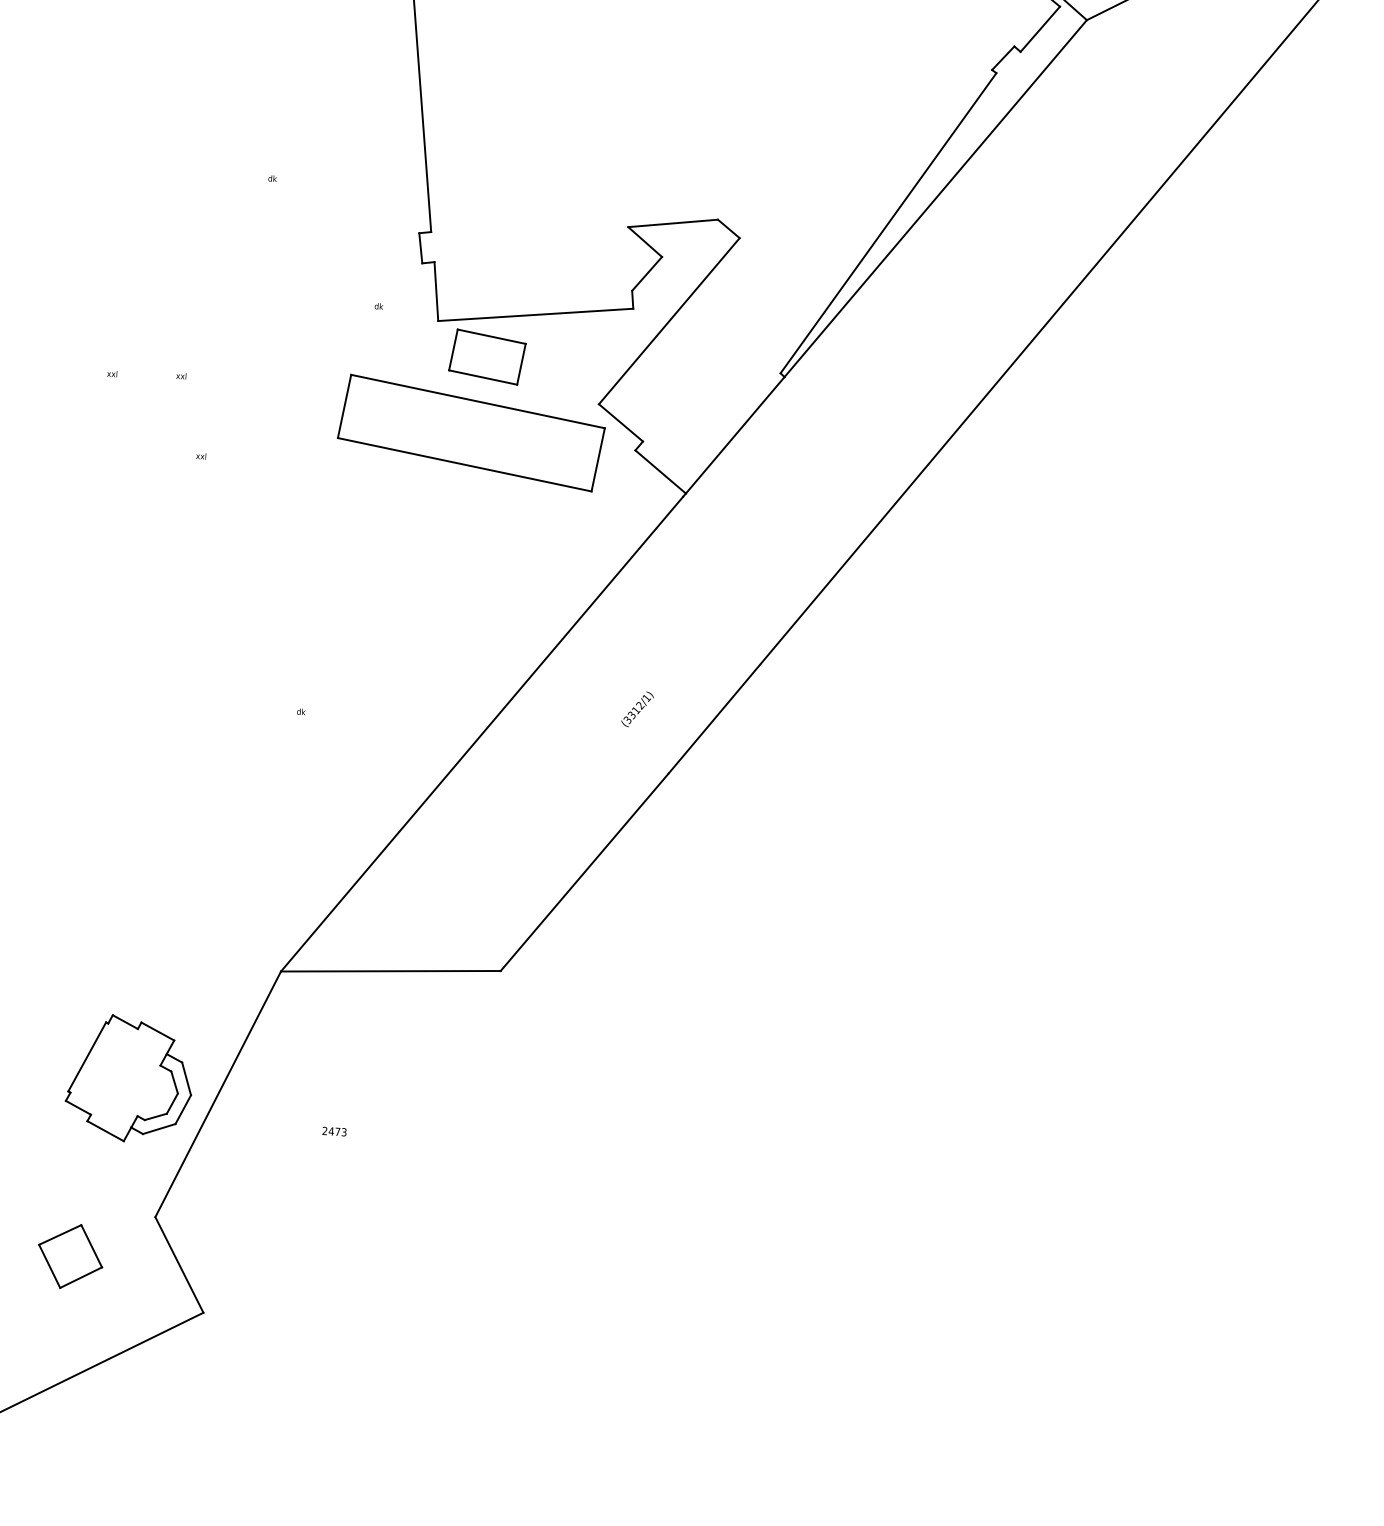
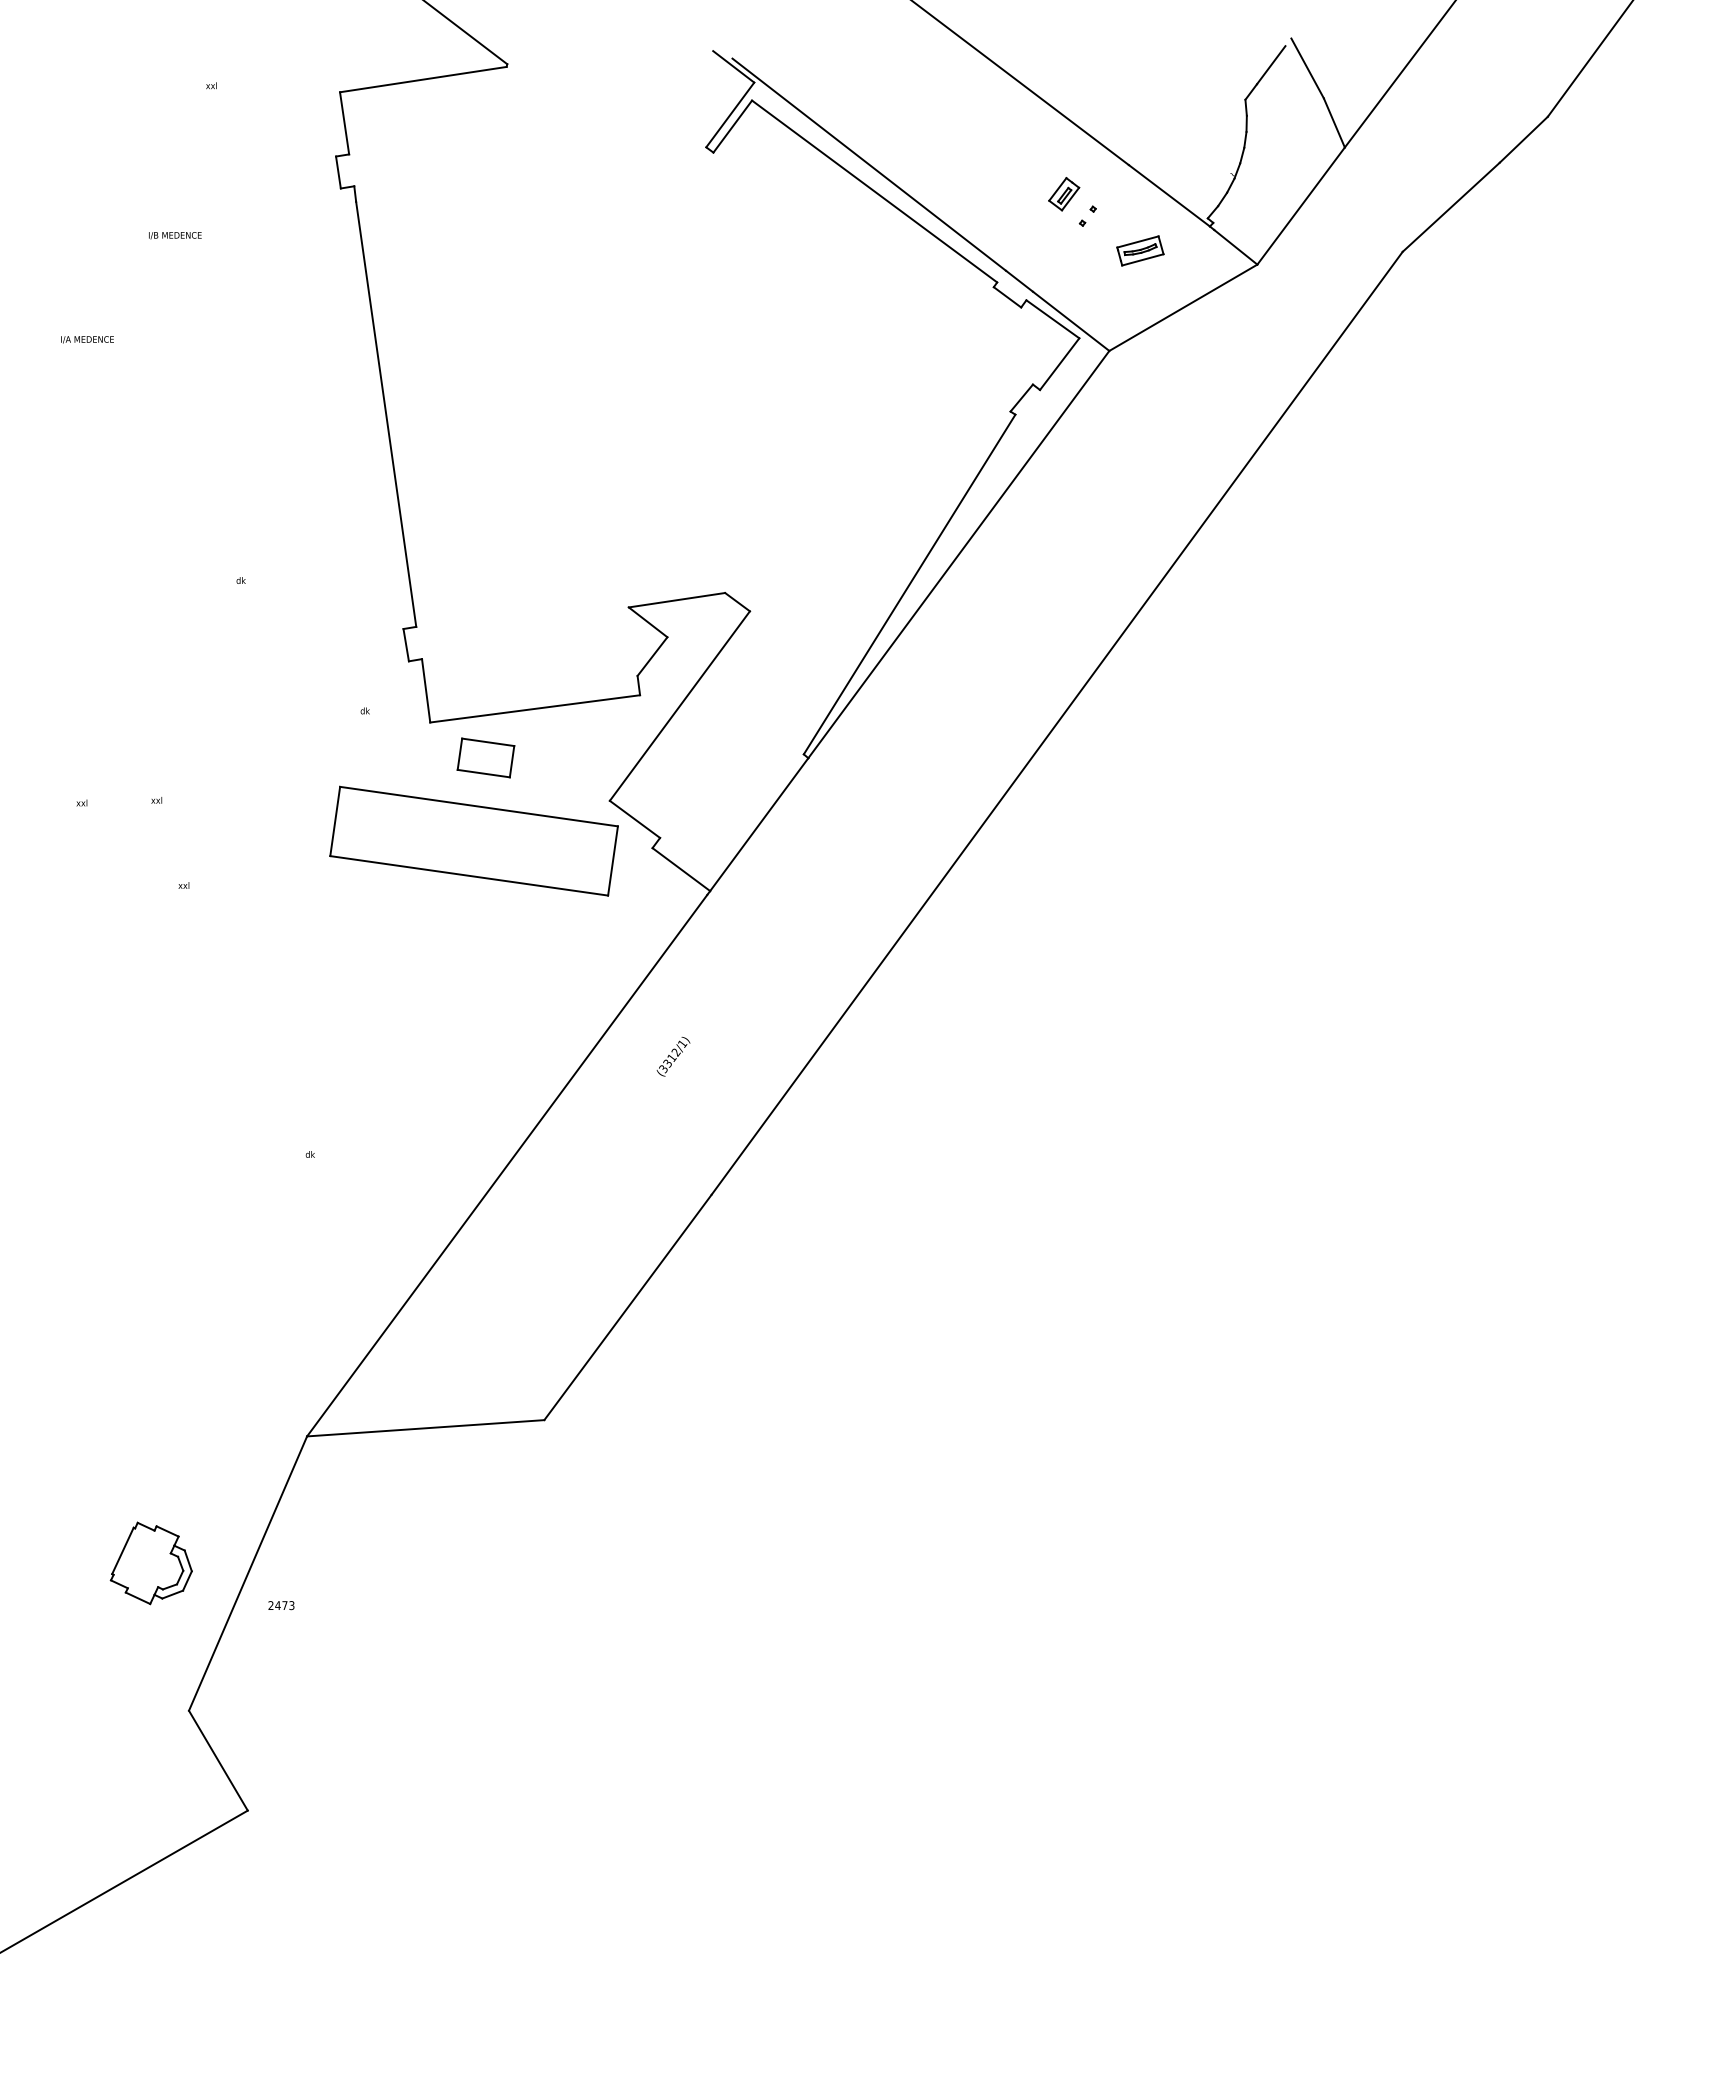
part: (487, 356) -> (485, 757), size x0.7
text: (637, 709) -> (673, 1056), moved
part: (129, 1079) -> (151, 1563), size x0.6
text: (334, 1131) -> (281, 1605), moved
part: (70, 1256) -> (100, 1759), removed

